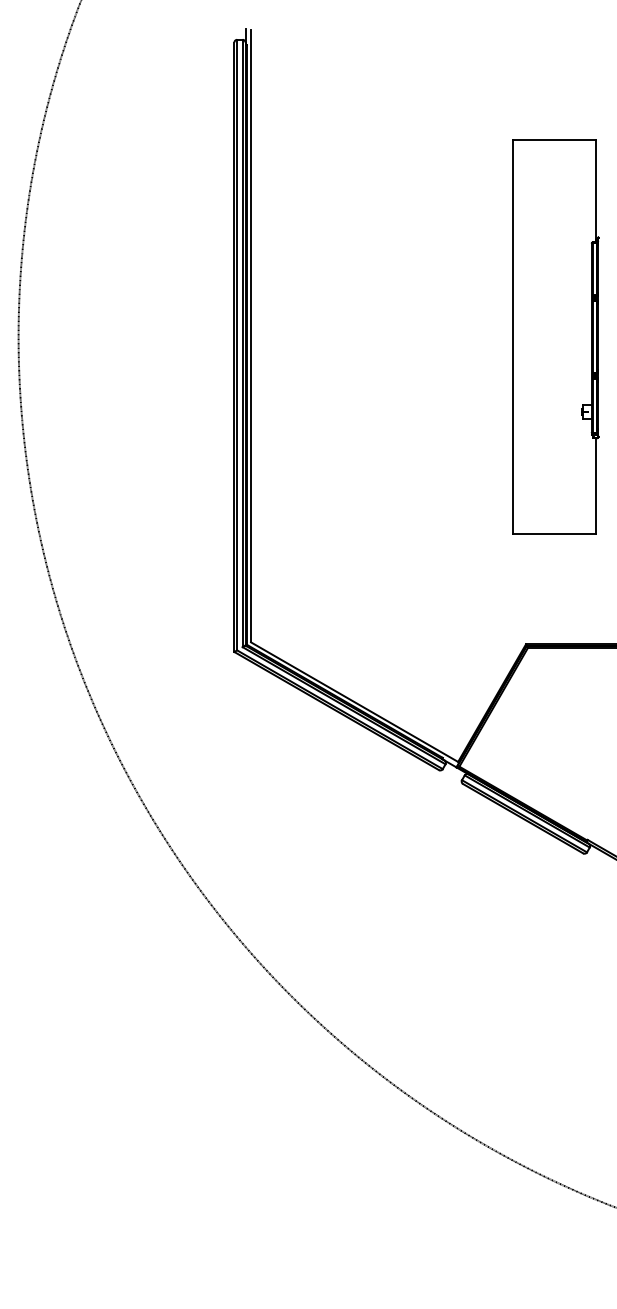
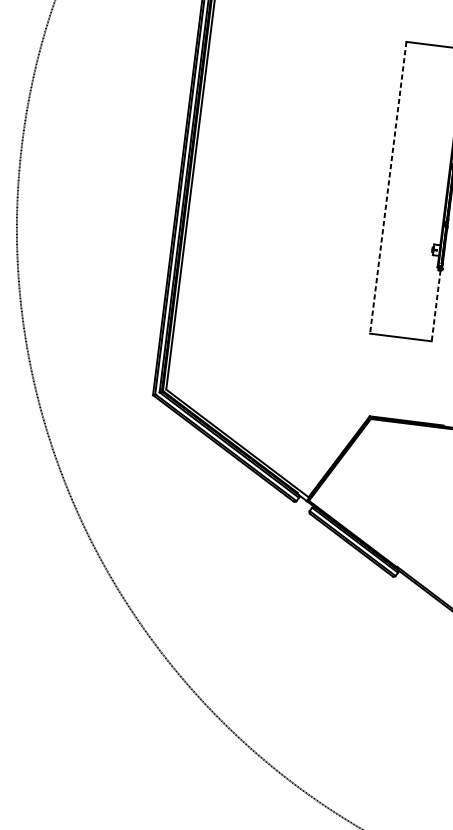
line: (512, 337) -> (387, 188), solid -> dashed
line: (596, 486) -> (436, 306), solid -> dashed

